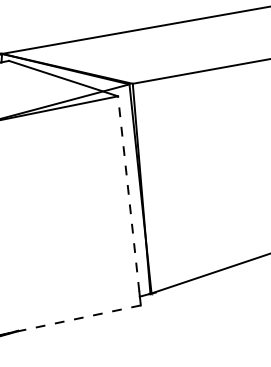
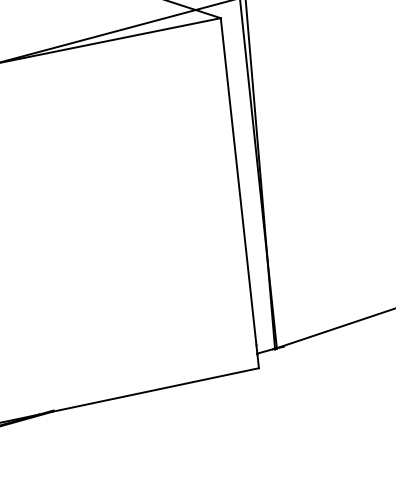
line: (128, 193) -> (238, 180), dashed -> solid
line: (79, 318) -> (156, 390), dashed -> solid

